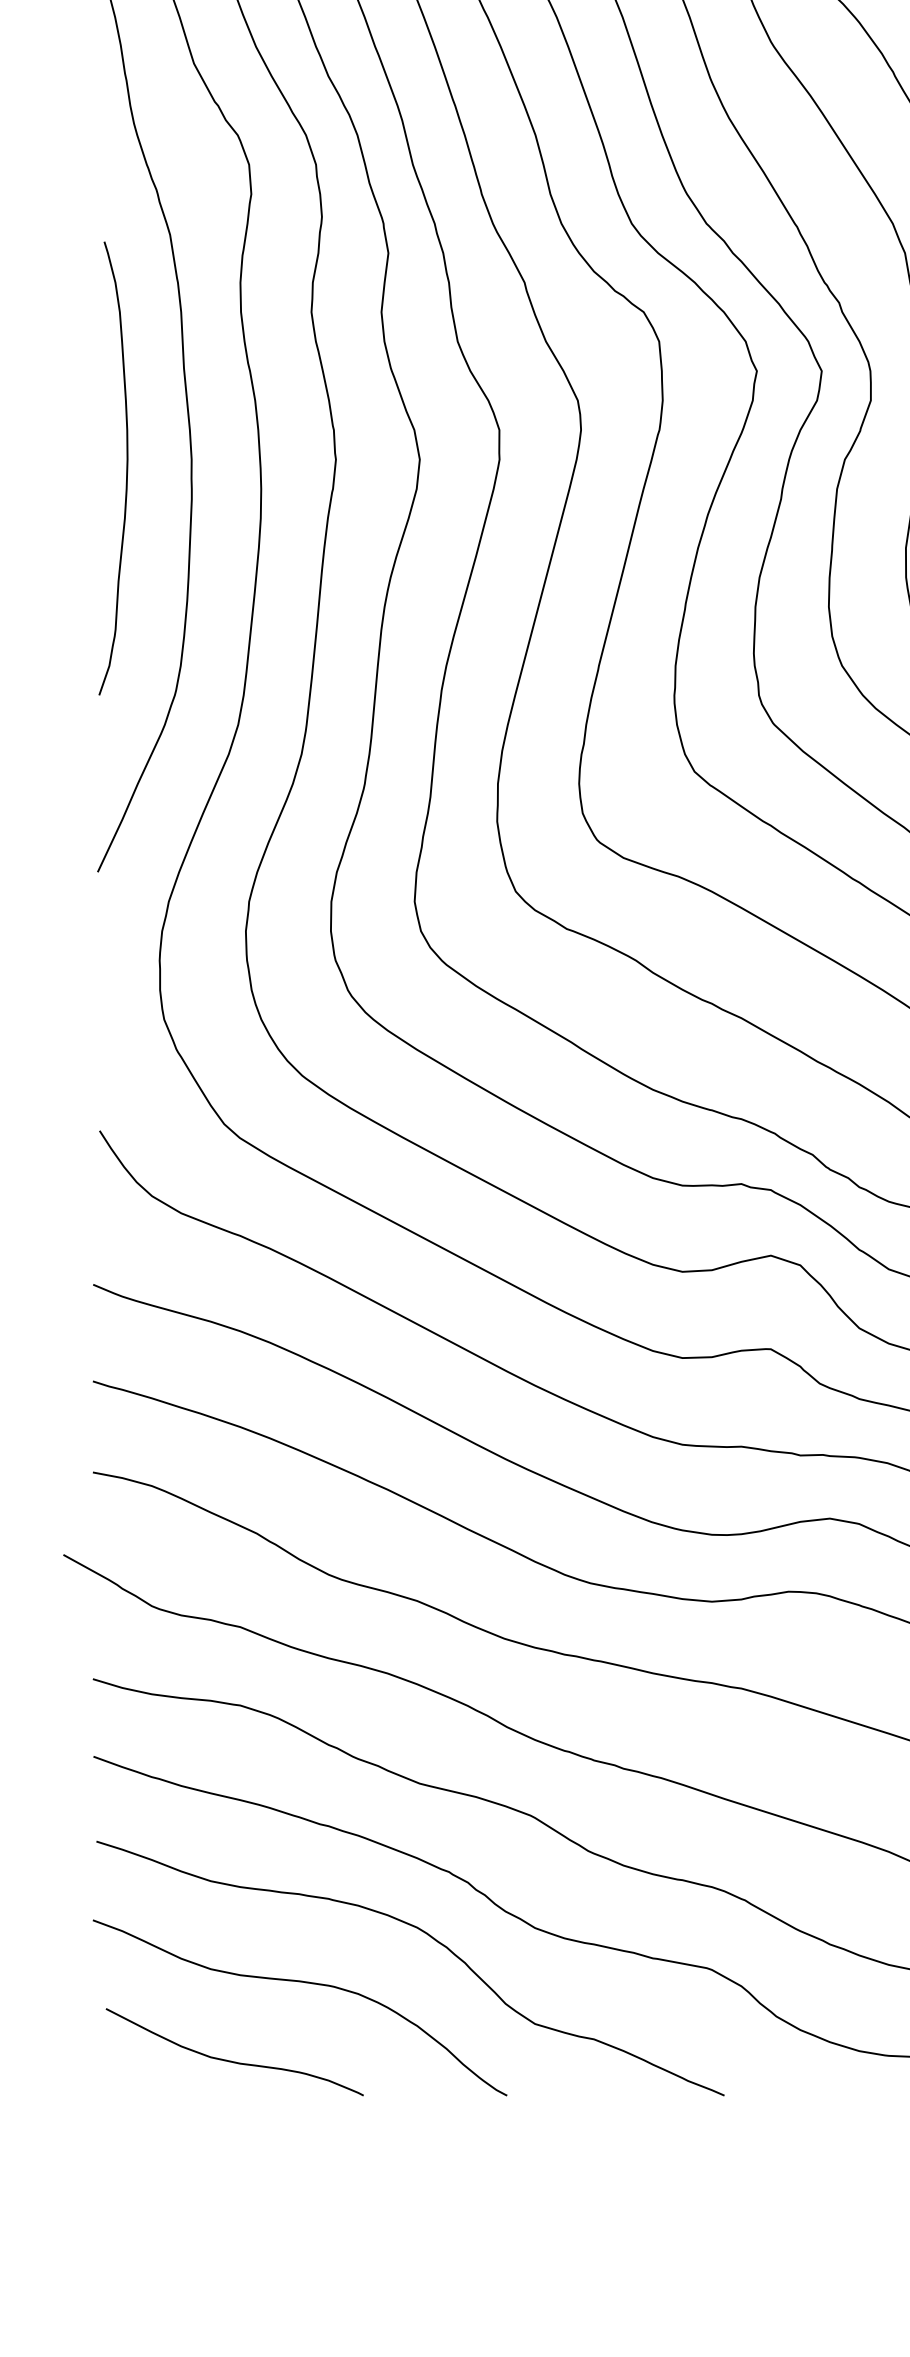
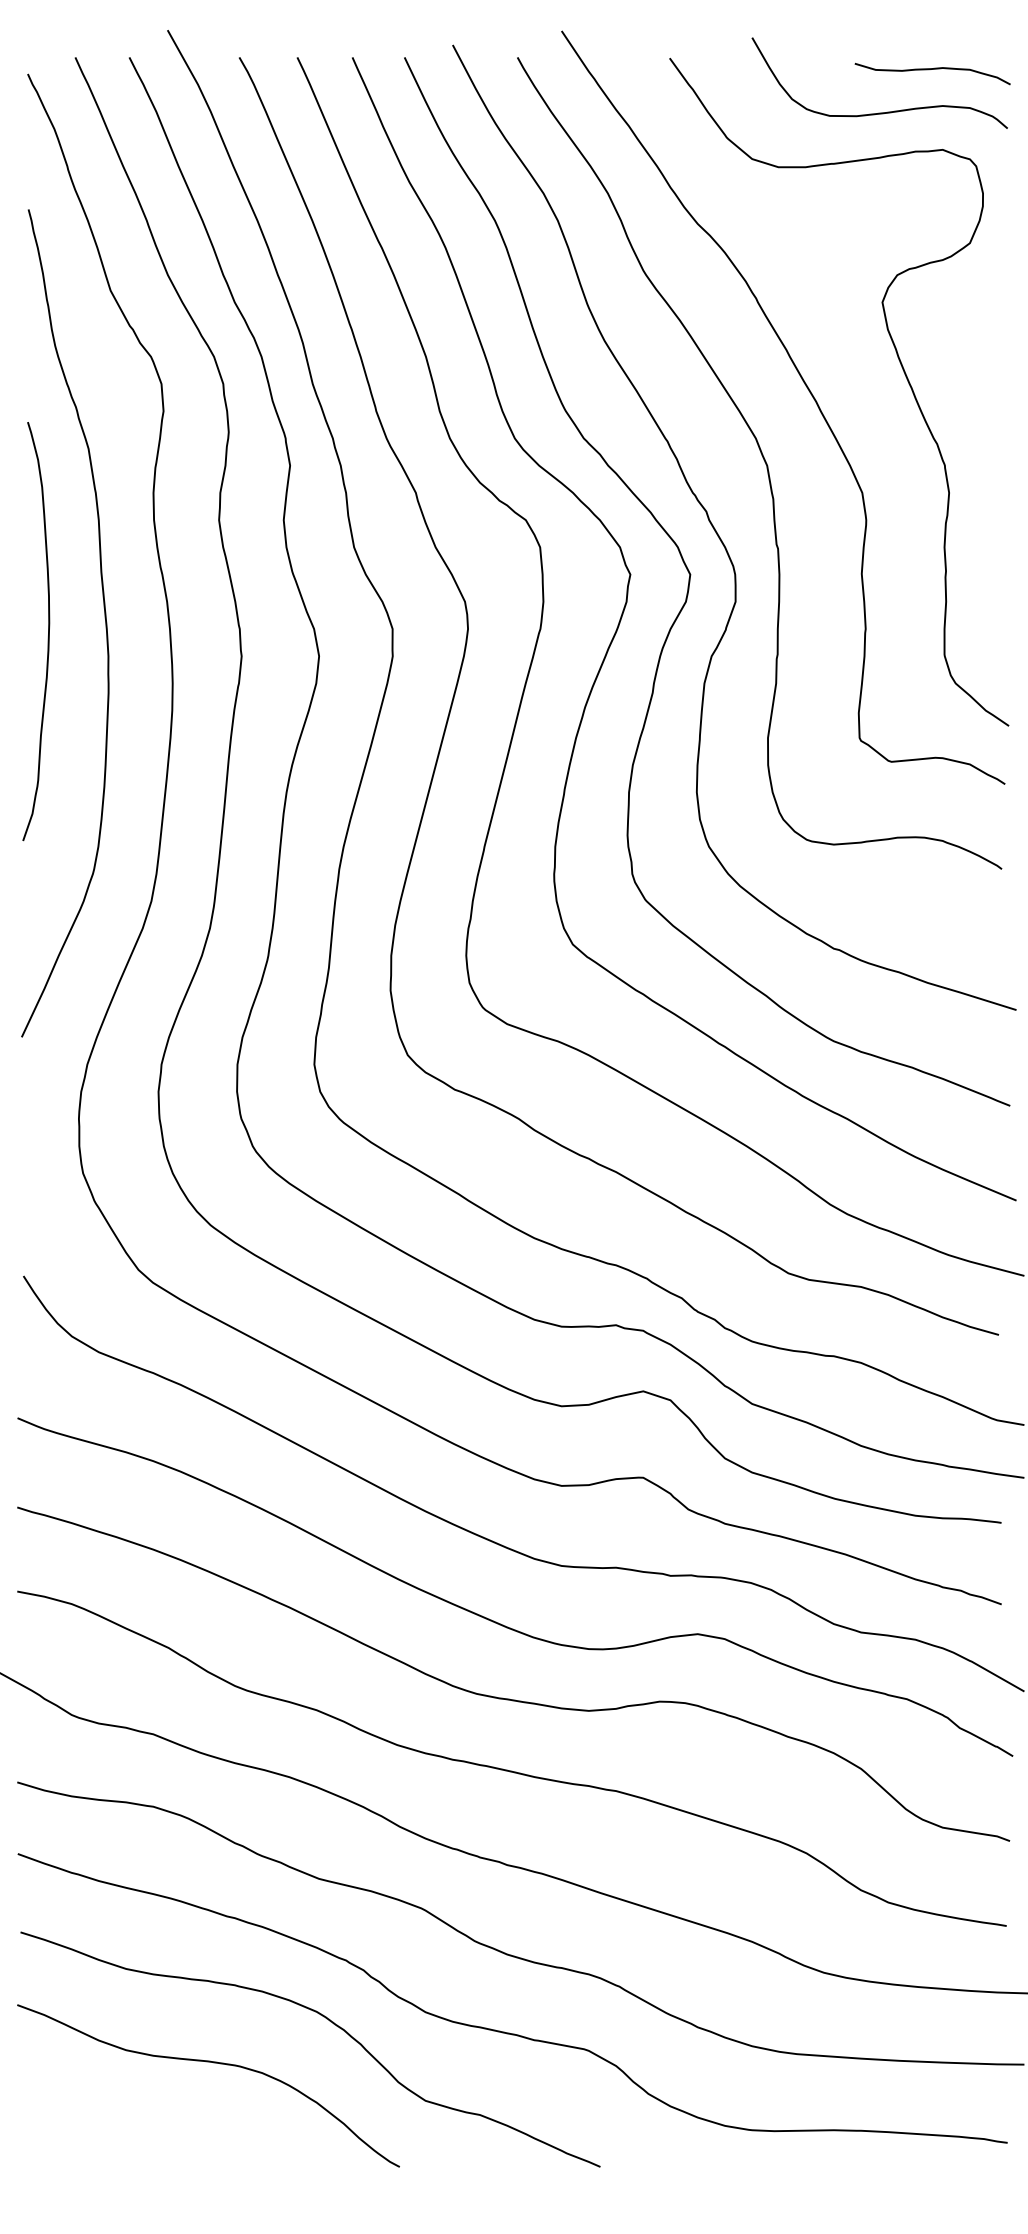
curve: (126, 468) -> (48, 631), moved
curve: (231, 2060) -> (145, 2134), removed

